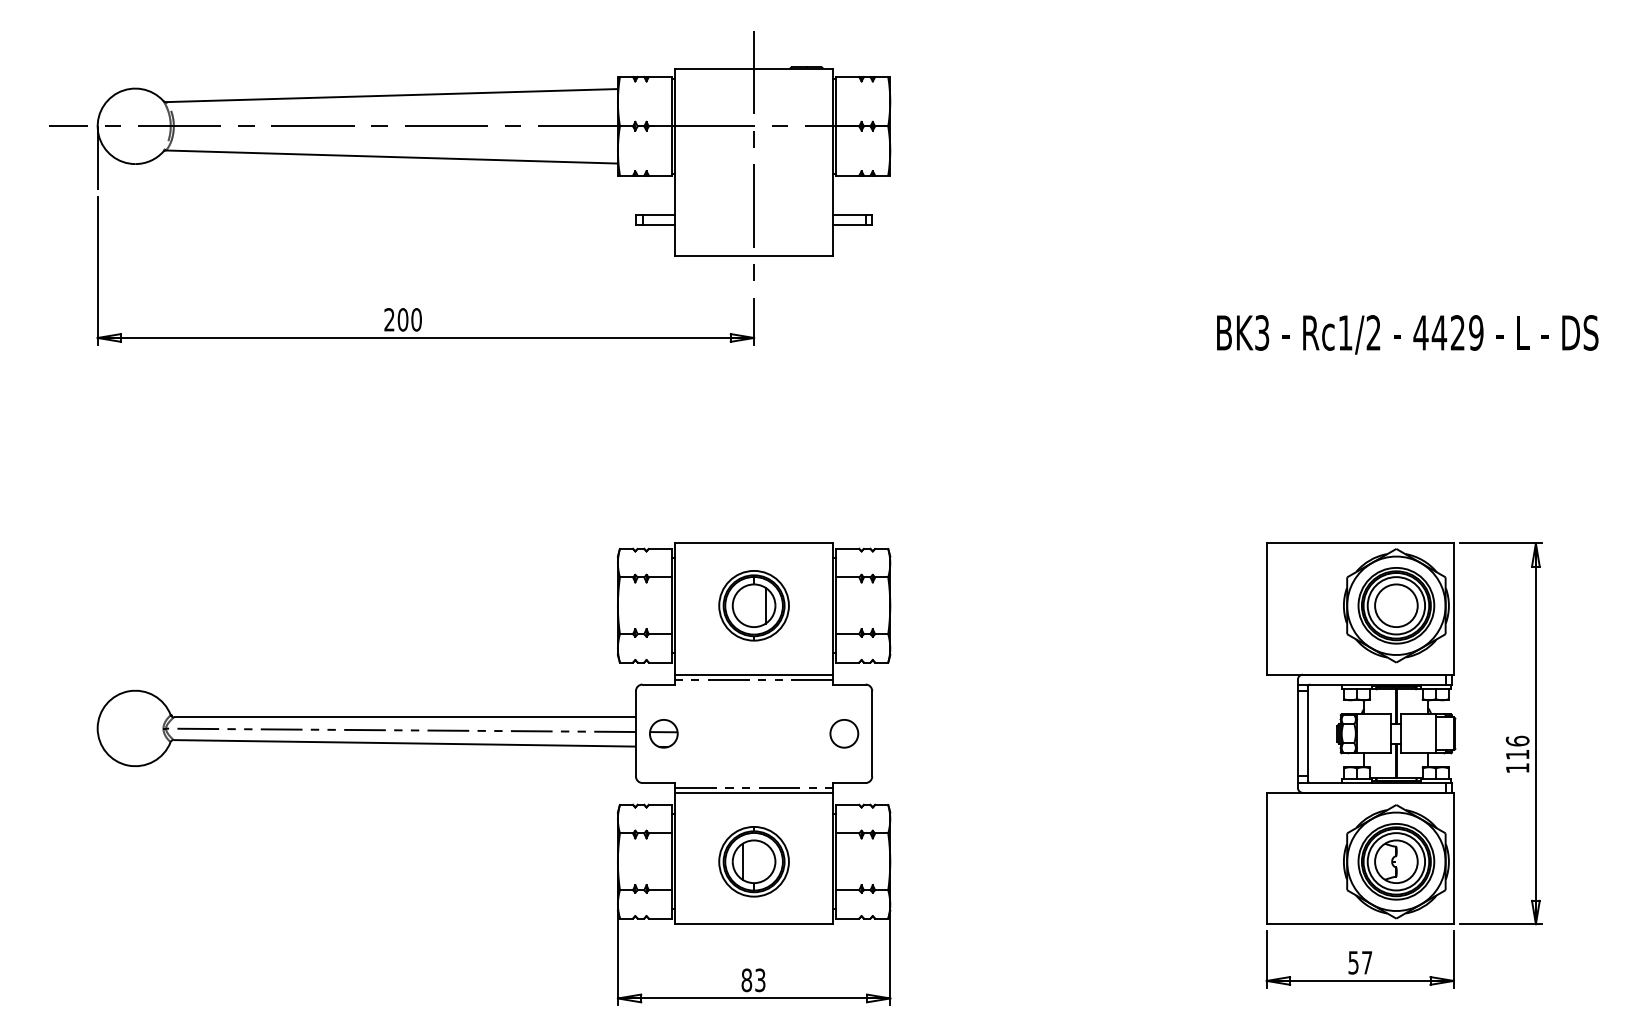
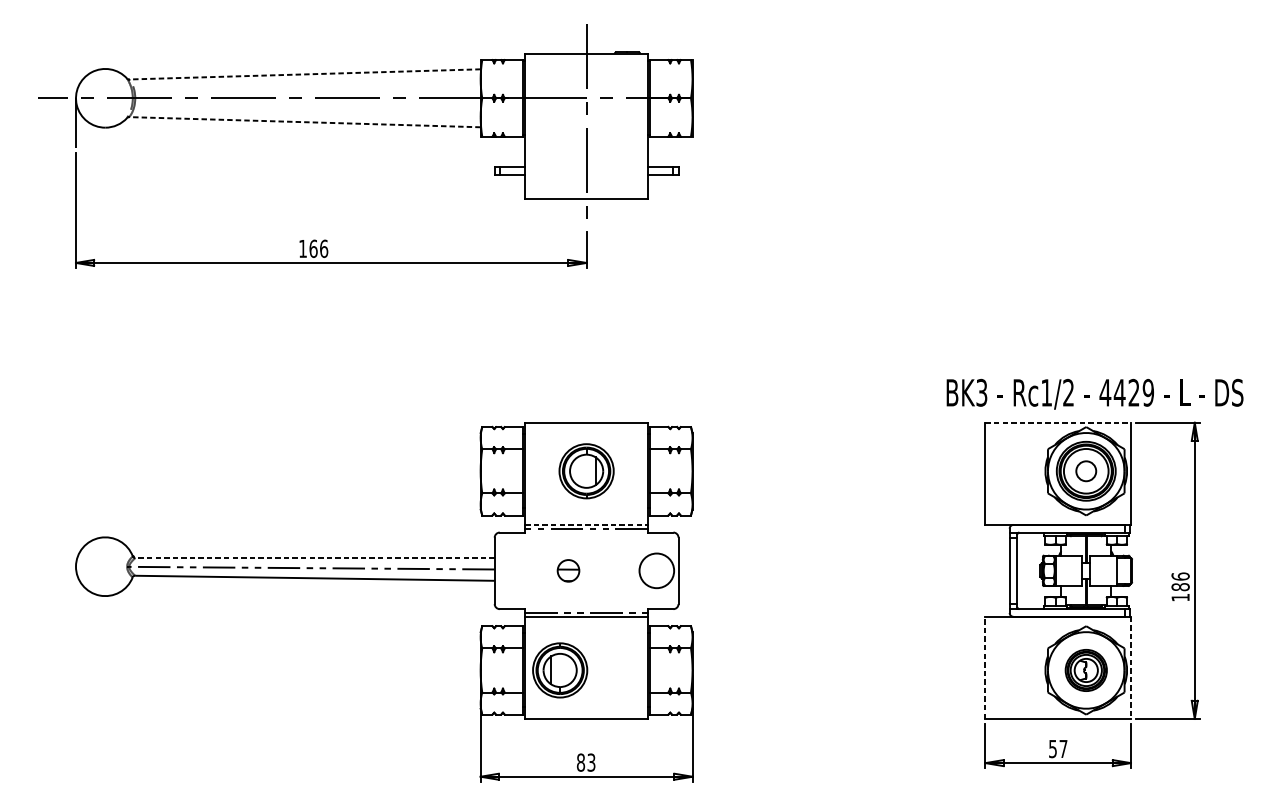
line: (392, 95) -> (305, 74), solid -> dashed
line: (391, 157) -> (304, 122), solid -> dashed
text: (402, 319) -> (313, 248), 200 -> 166
text: (1407, 334) -> (1094, 394), moved
line: (1360, 543) -> (1058, 422), solid -> dashed
circle: (1396, 605) -> (1086, 471), size x0.6
line: (754, 674) -> (586, 524), solid -> dashed
line: (405, 717) -> (315, 558), solid -> dashed
part: (663, 733) -> (568, 570), moved
circle: (844, 733) -> (656, 570), size x1.6
text: (1517, 754) -> (1180, 586), 116 -> 186
line: (1266, 858) -> (985, 667), solid -> dashed
line: (1453, 858) -> (1130, 667), solid -> dashed
part: (753, 861) -> (559, 670), moved
part: (1396, 861) -> (1086, 670), size x0.7

